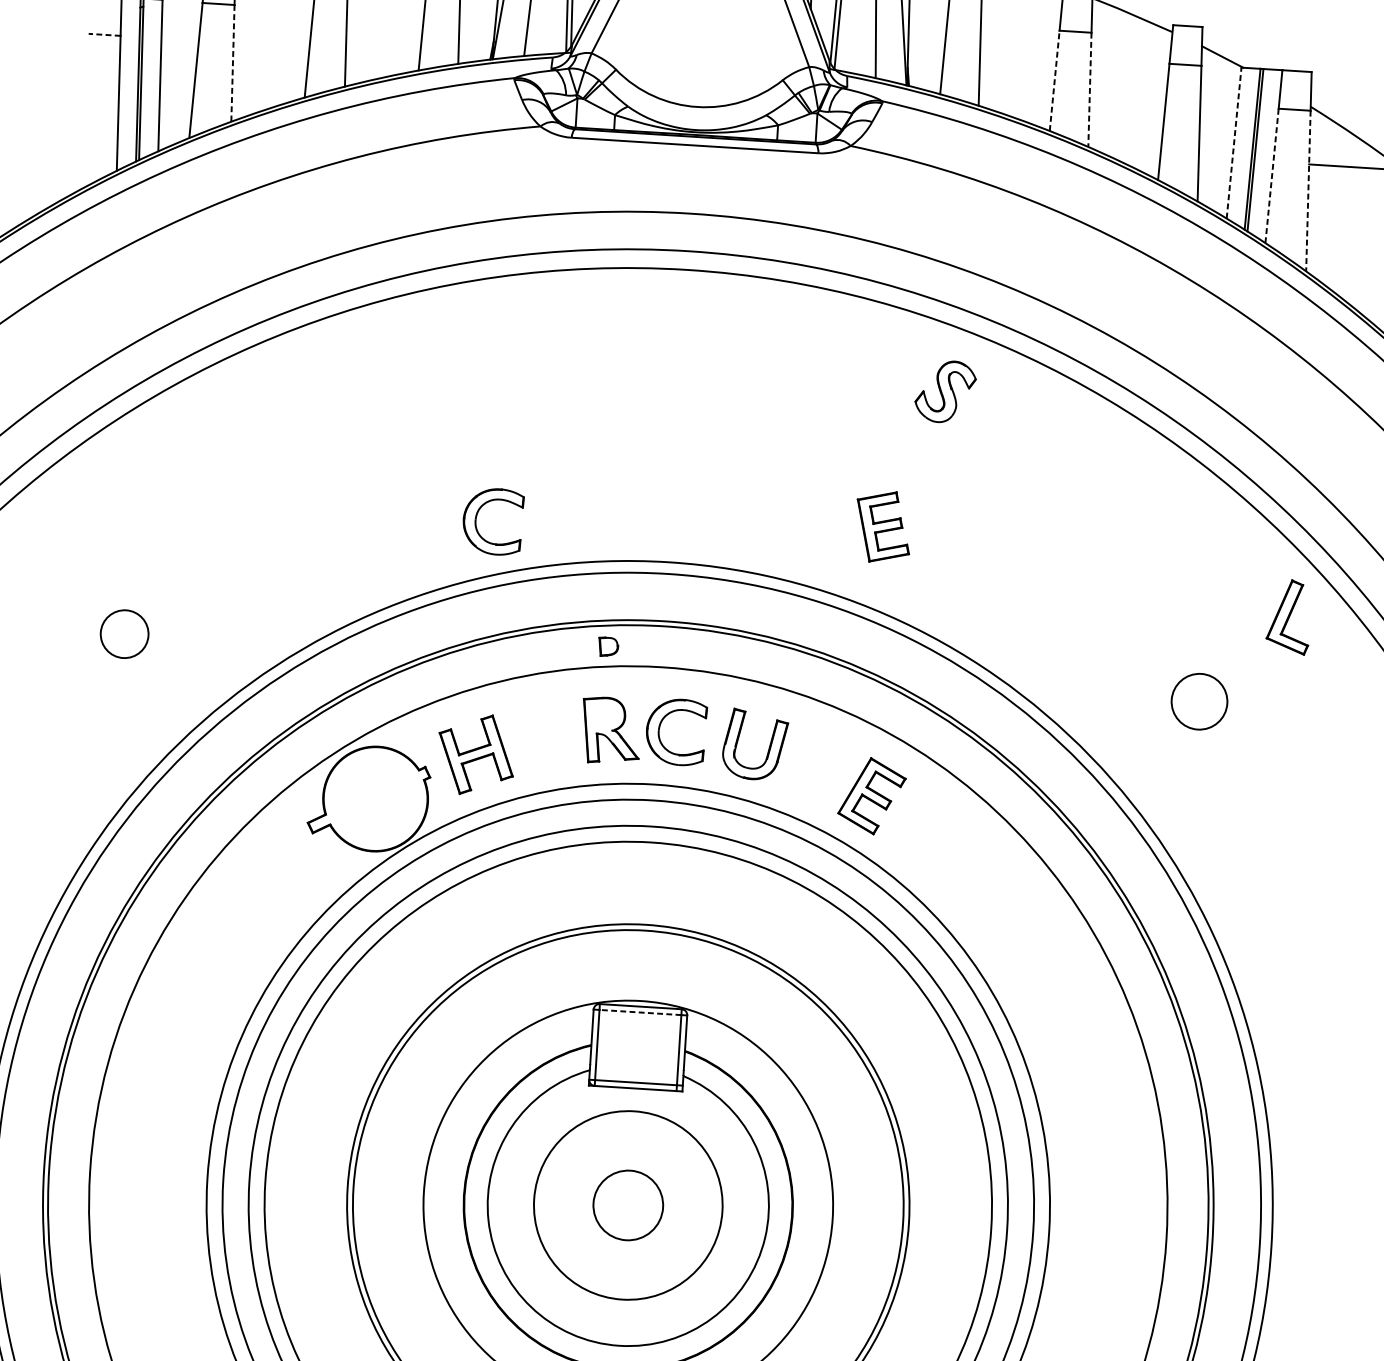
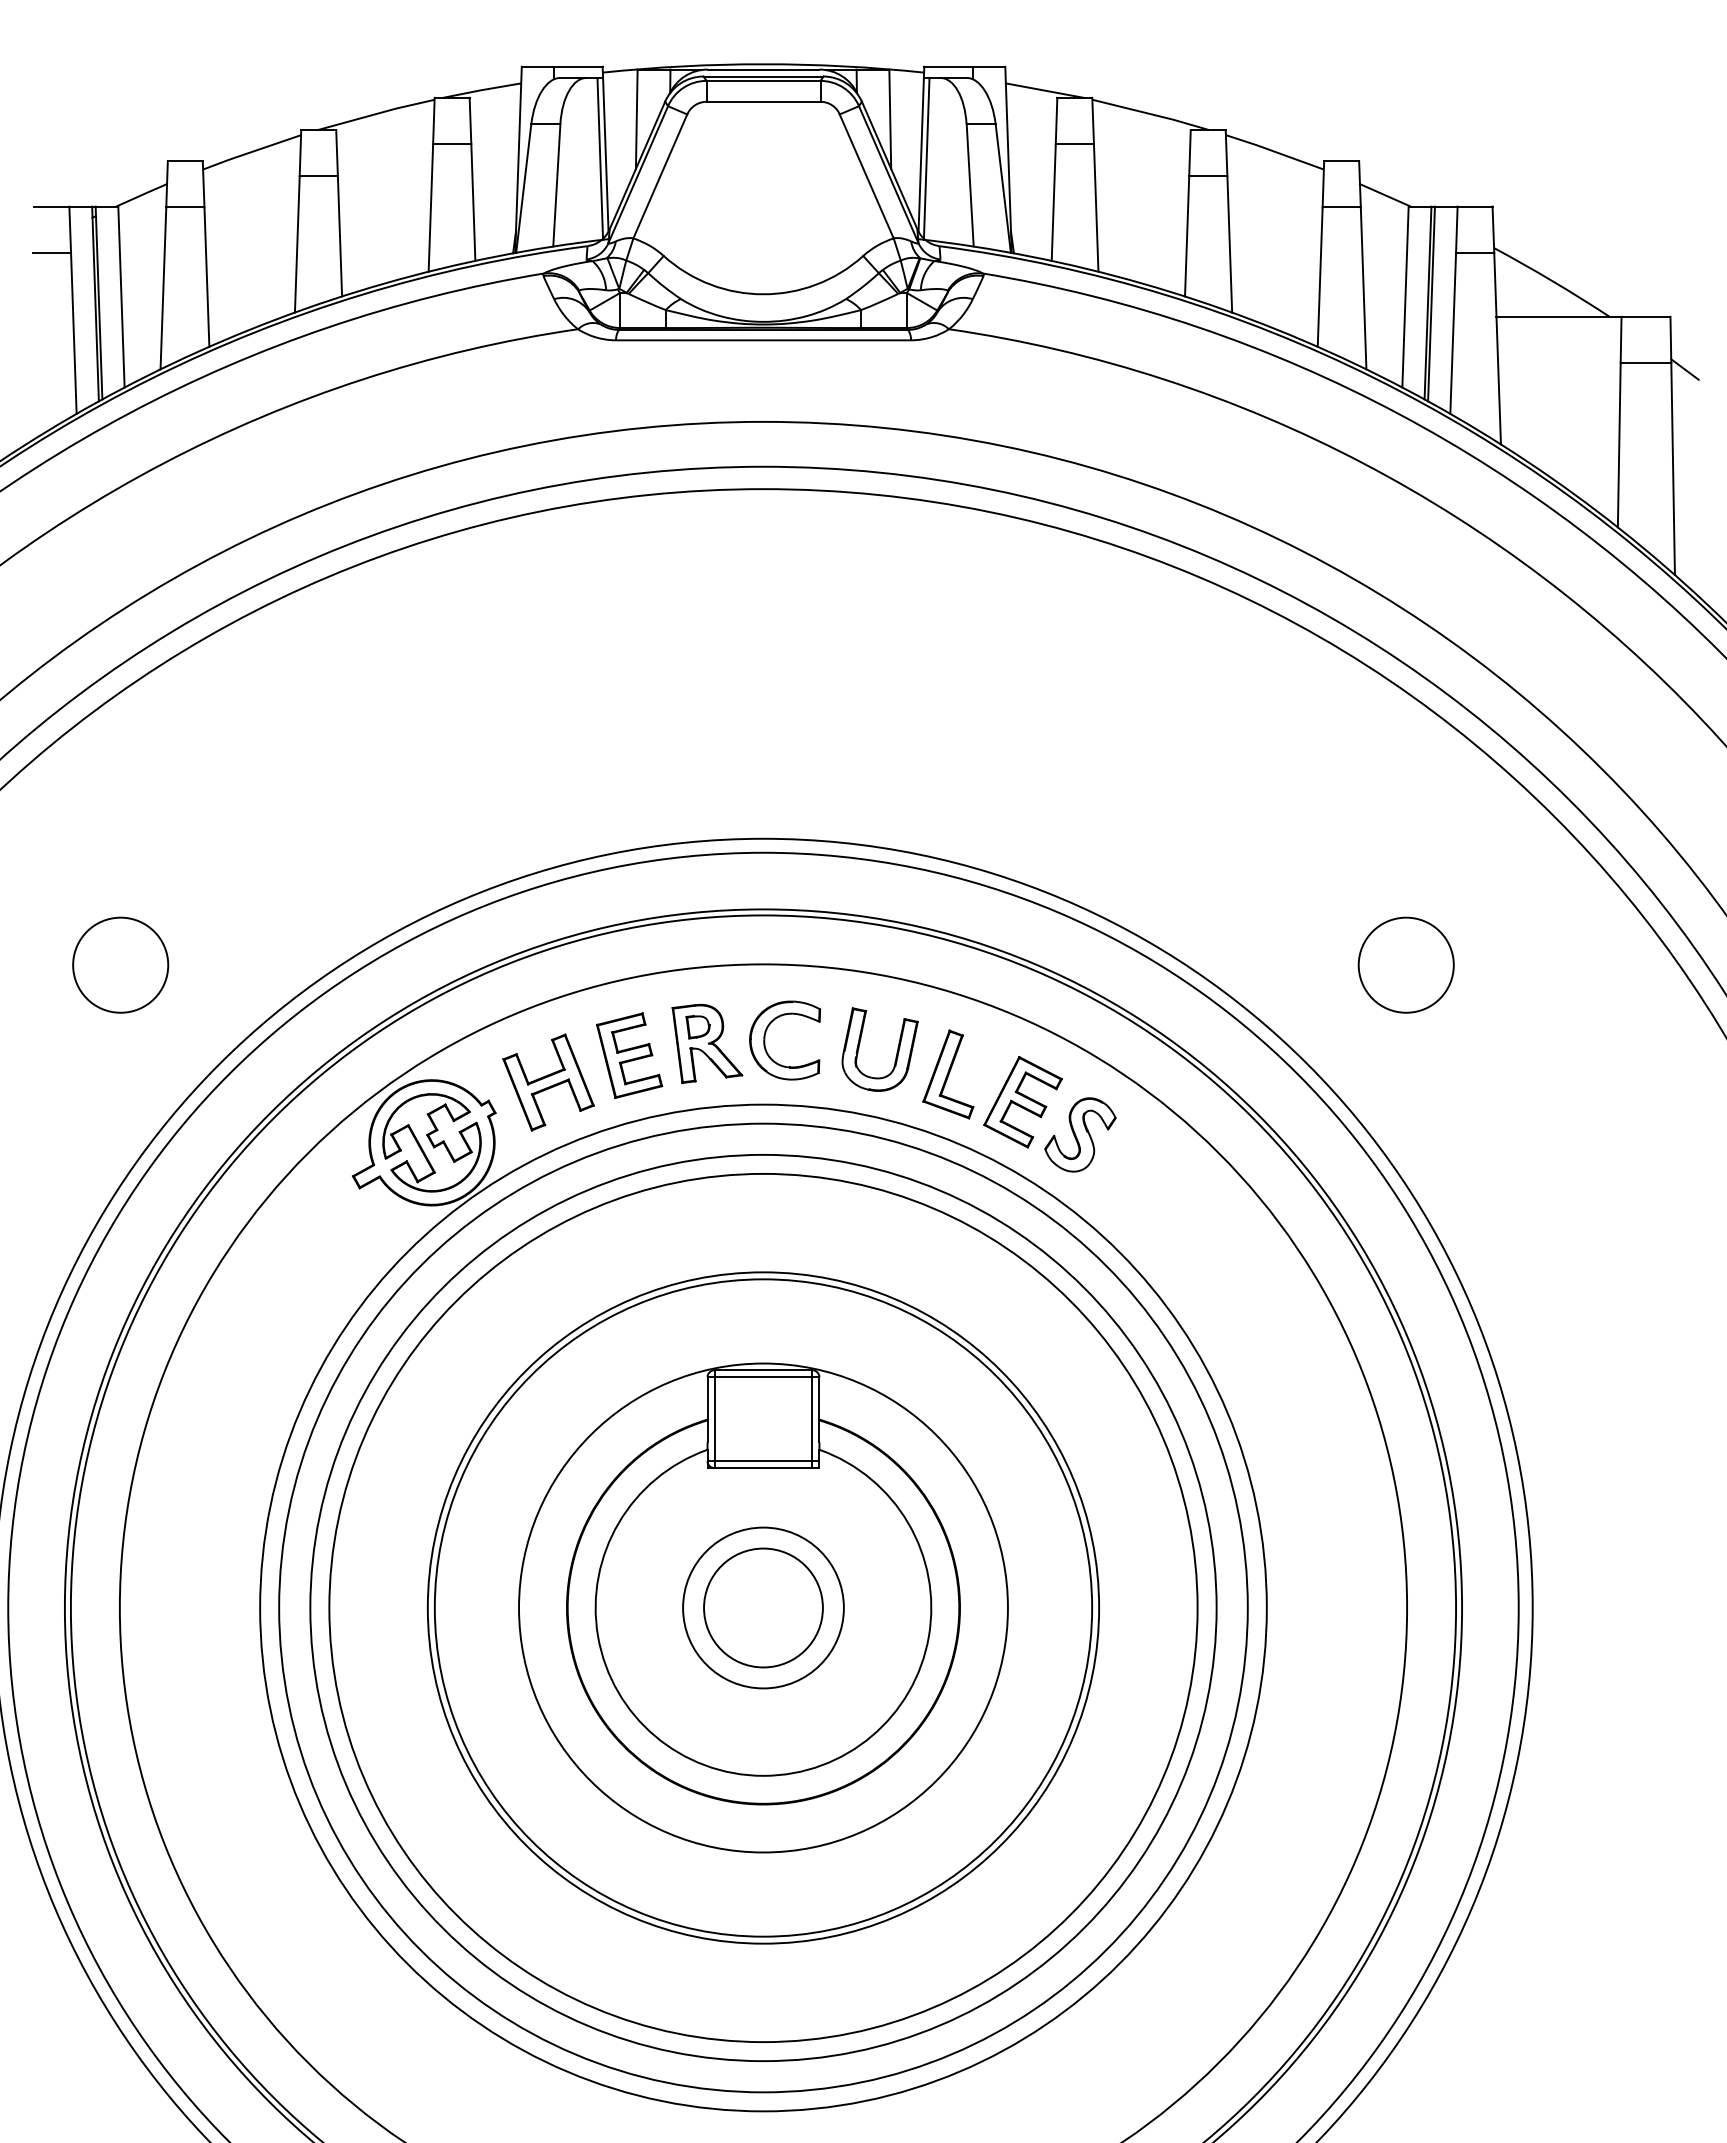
line: (104, 34) -> (51, 252), dashed -> solid
line: (232, 63) -> (206, 277), dashed -> solid
line: (1055, 80) -> (1187, 235), dashed -> solid
line: (1089, 89) -> (1229, 244), dashed -> solid
line: (1234, 142) -> (1405, 296), dashed -> solid
line: (1272, 176) -> (1453, 333), dashed -> solid
line: (1308, 190) -> (1497, 348), dashed -> solid
part: (945, 391) -> (1080, 1134), moved
part: (476, 520) -> (531, 803), removed
part: (883, 526) -> (629, 1055), moved
part: (1289, 617) -> (948, 1074), moved
circle: (124, 633) -> (120, 964), size x1.67
part: (608, 647) -> (697, 1027), moved
circle: (1198, 701) -> (1405, 964), size x1.43
part: (375, 798) -> (431, 1142), added
line: (640, 1012) -> (763, 1377), dashed -> solid
circle: (628, 1205) -> (763, 1607), size x0.71
circle: (628, 1205) -> (763, 1607), size x1.43

